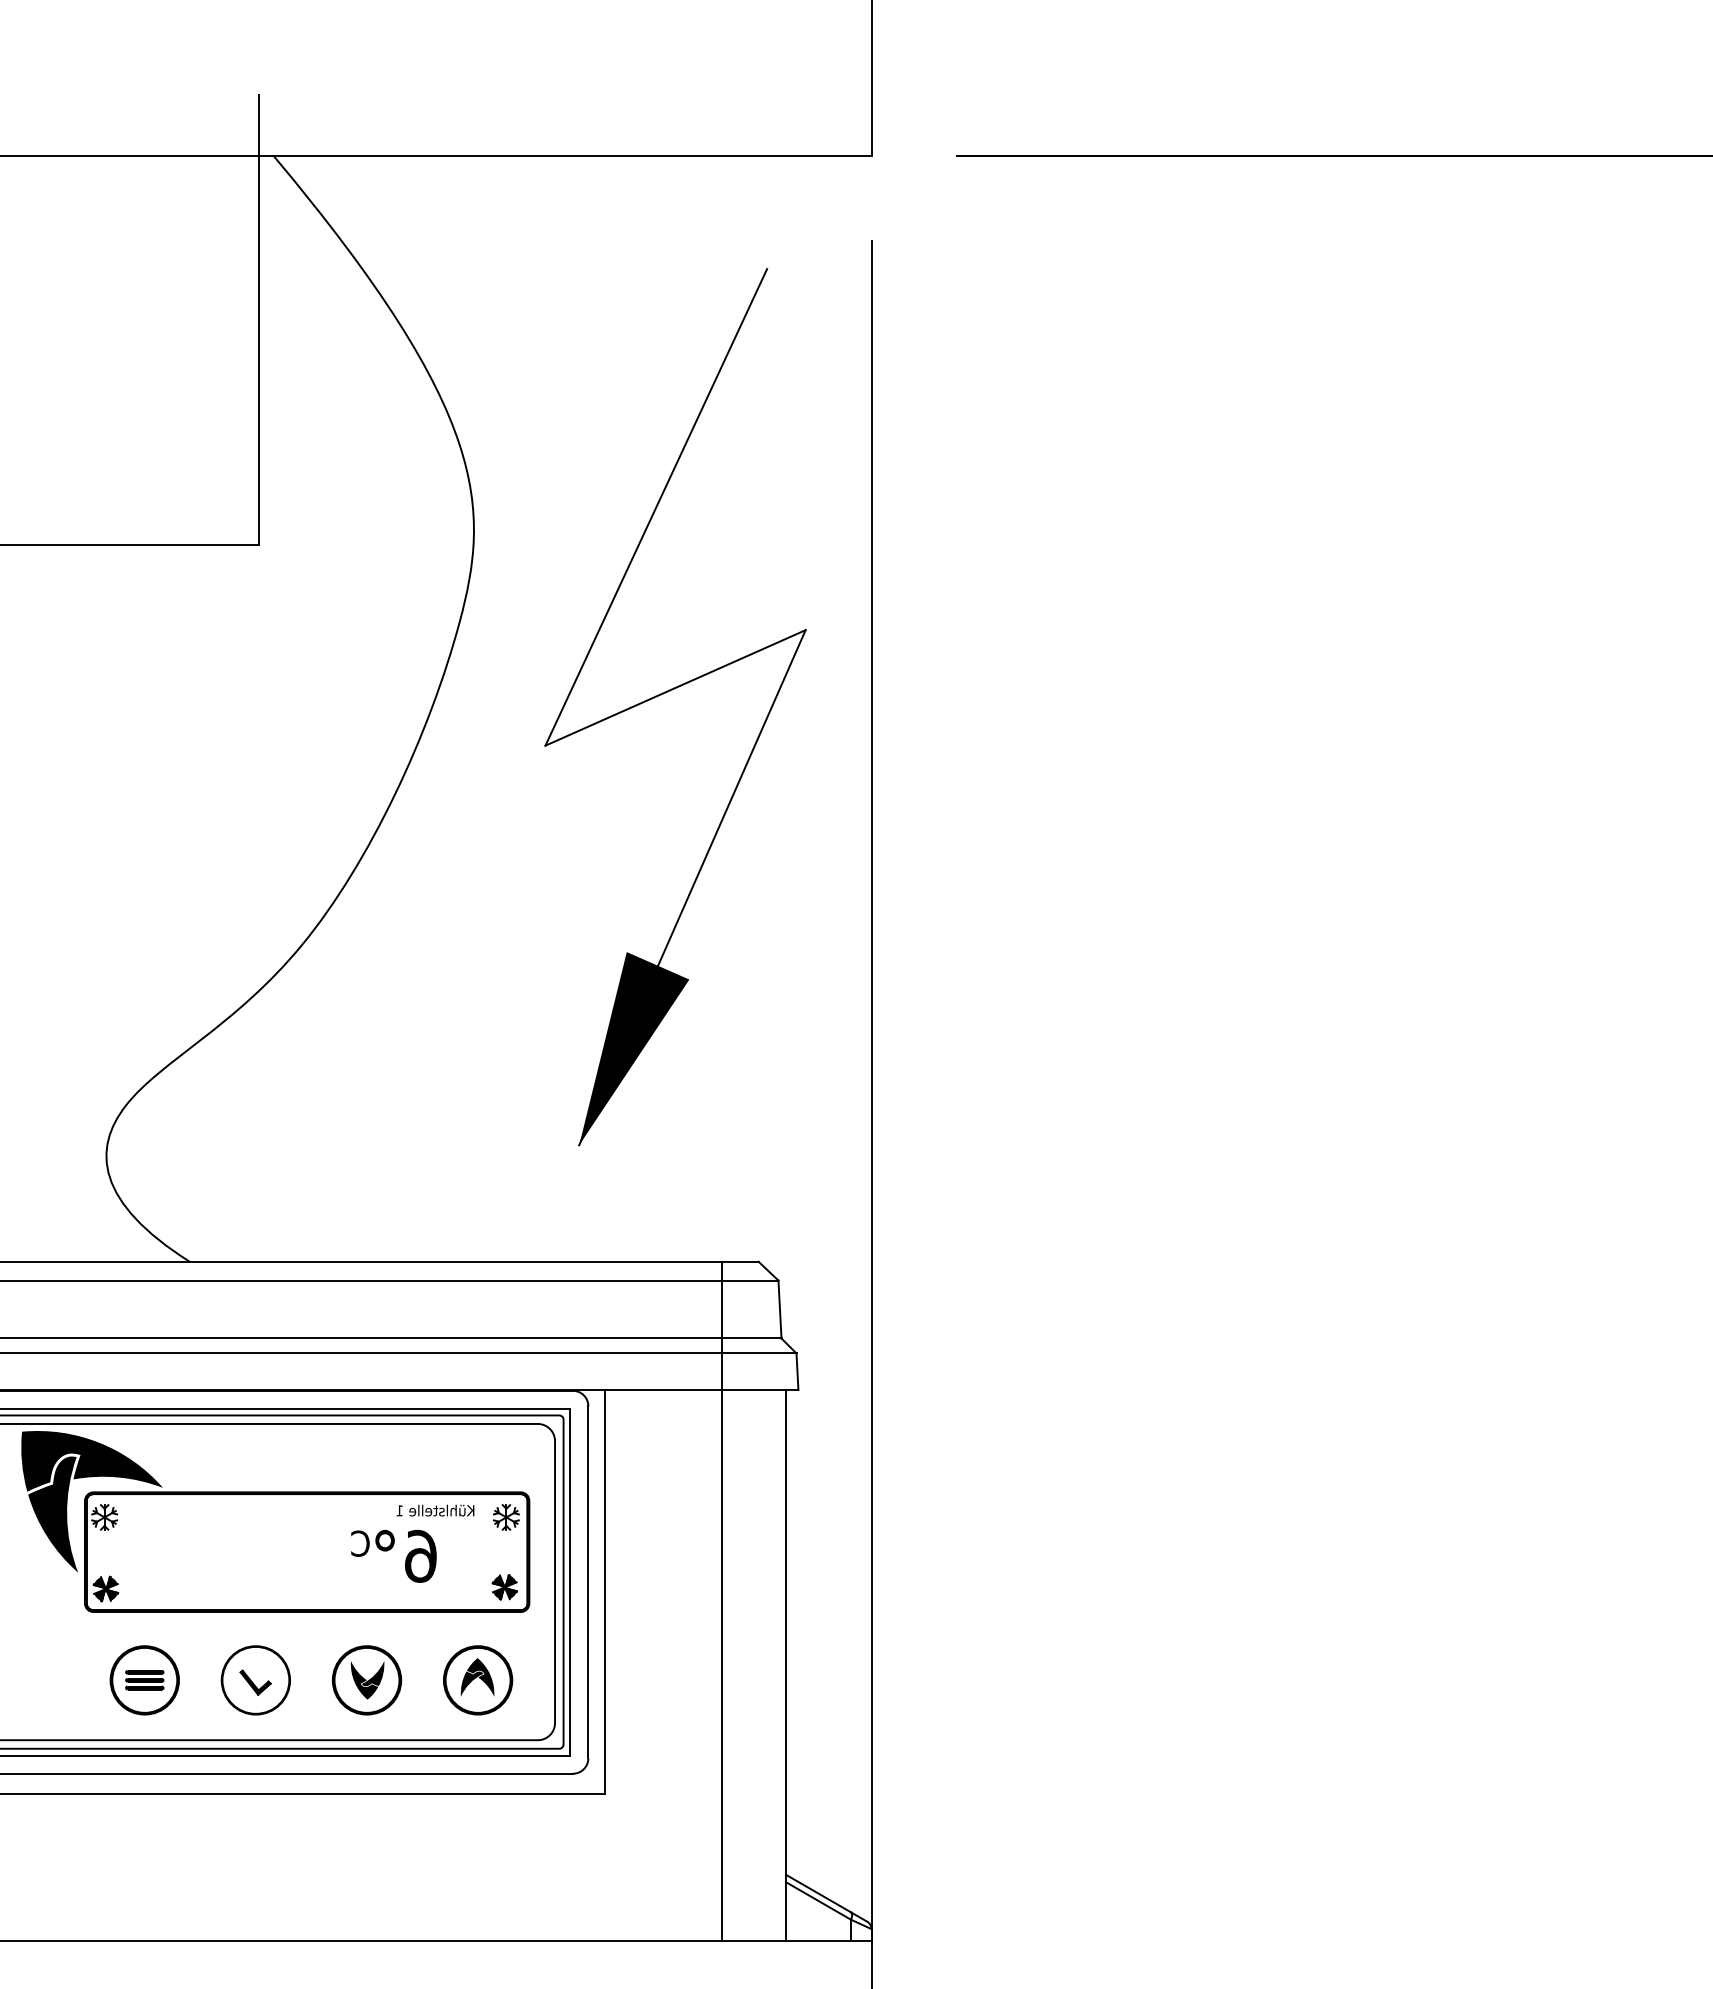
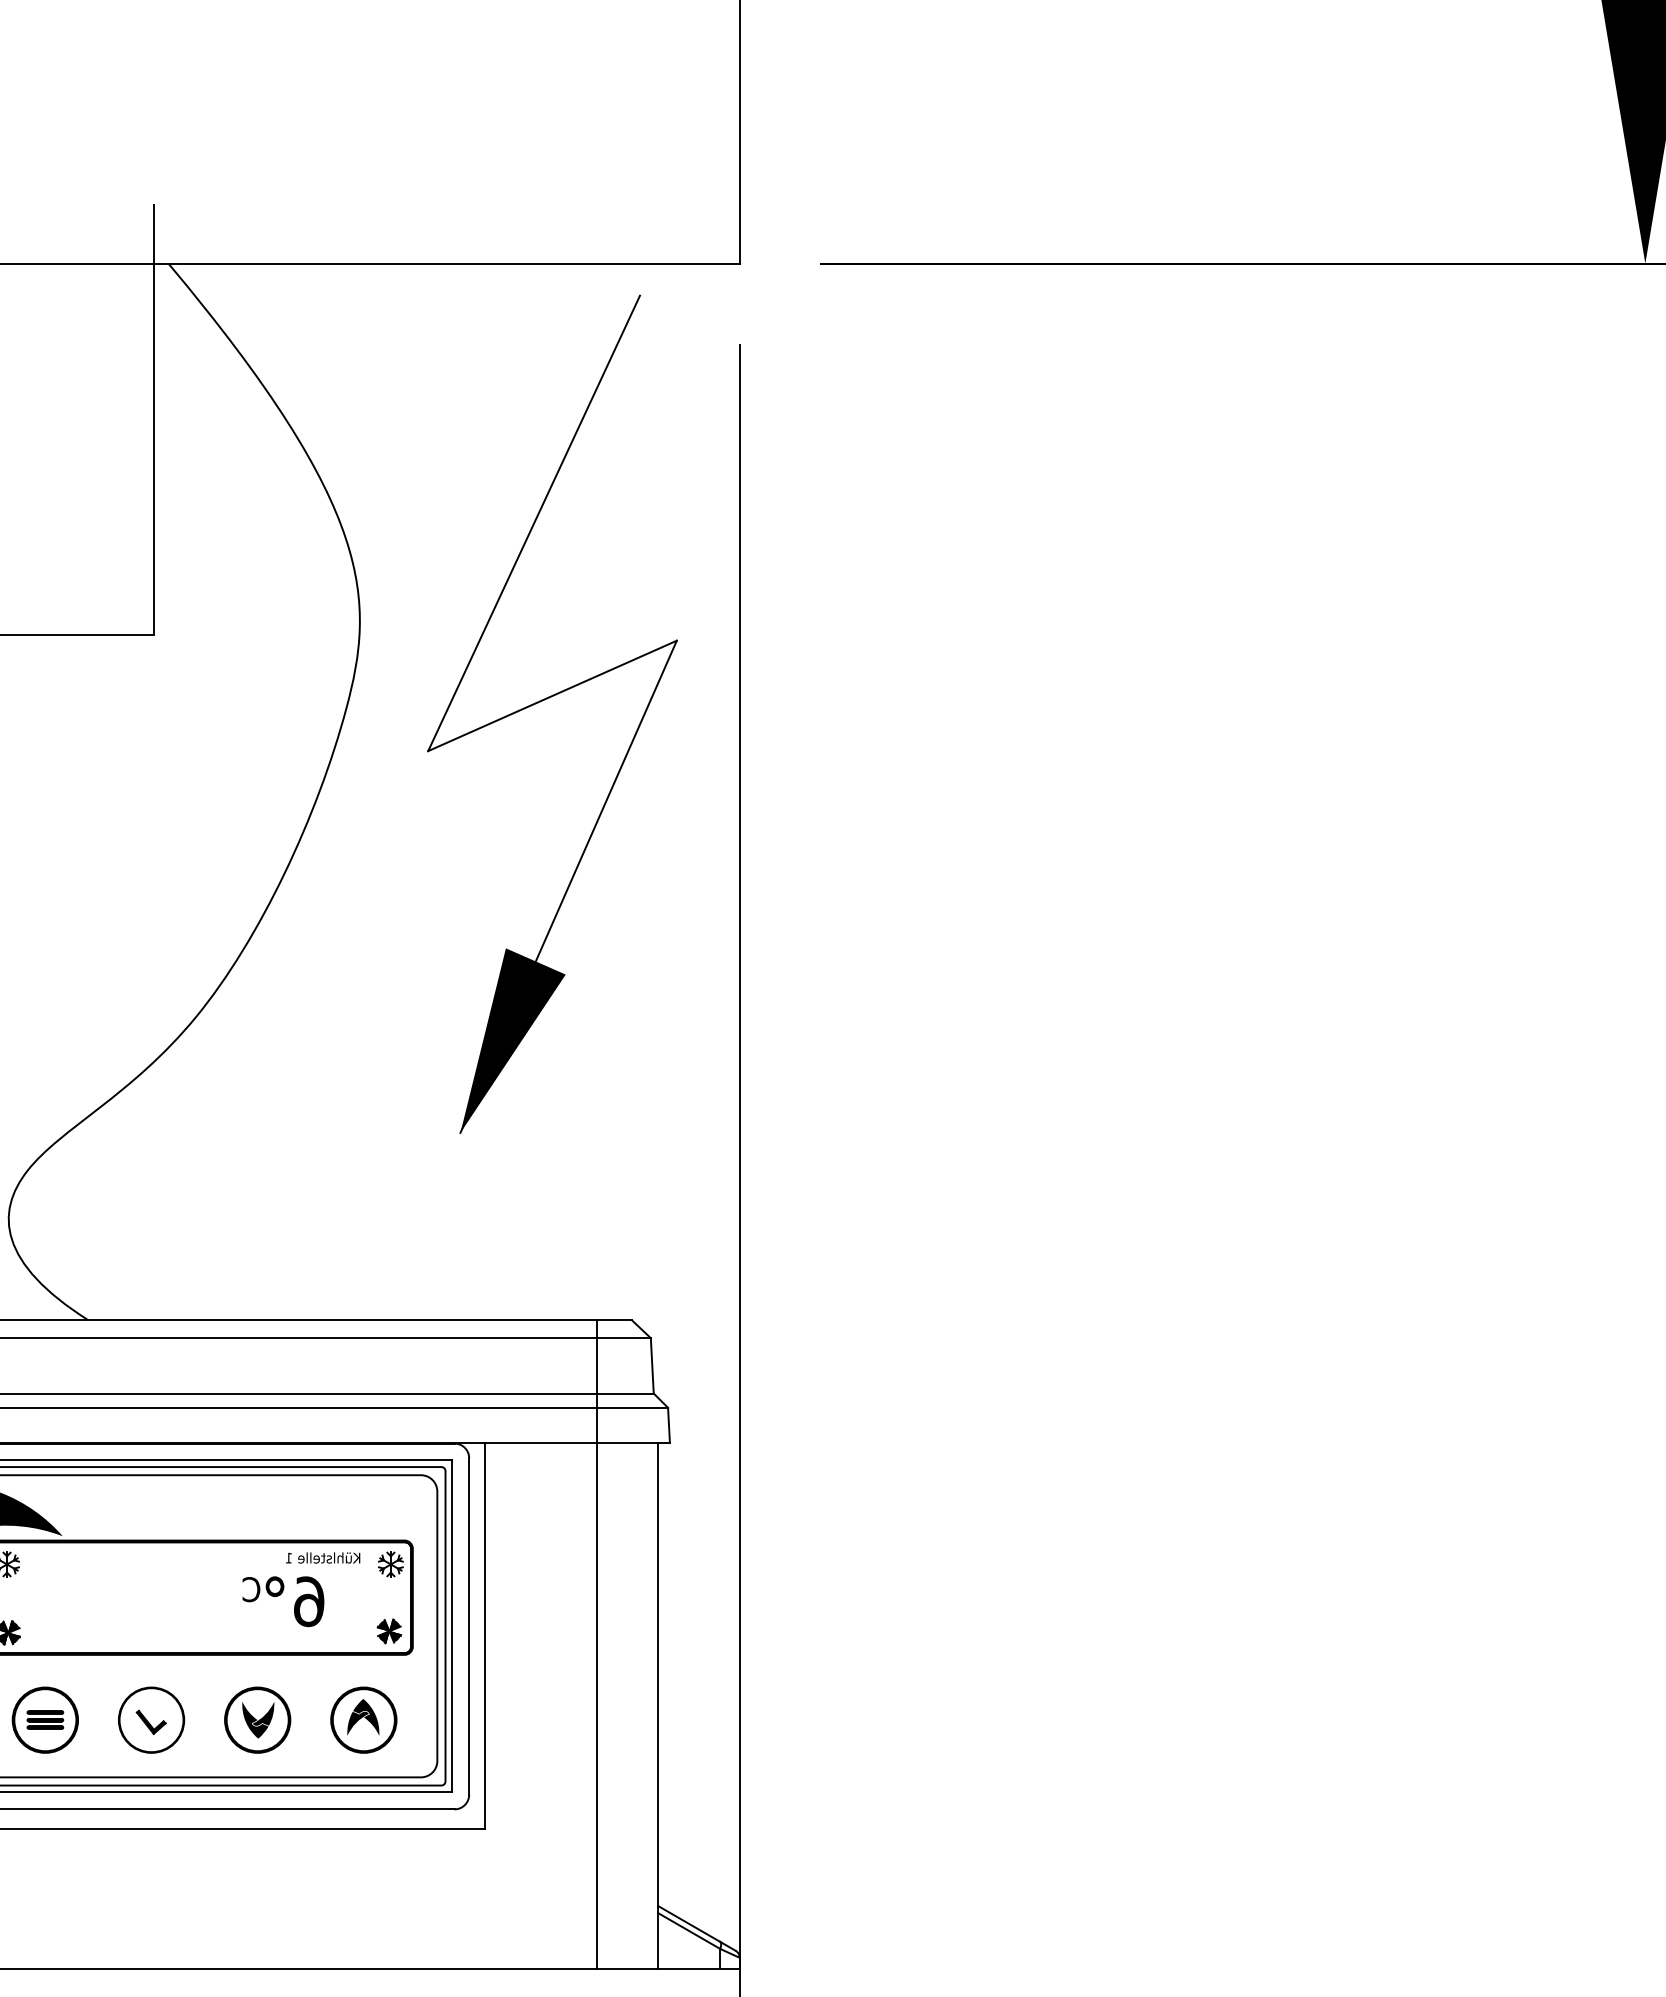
part: (670, 691) -> (547, 699), moved

